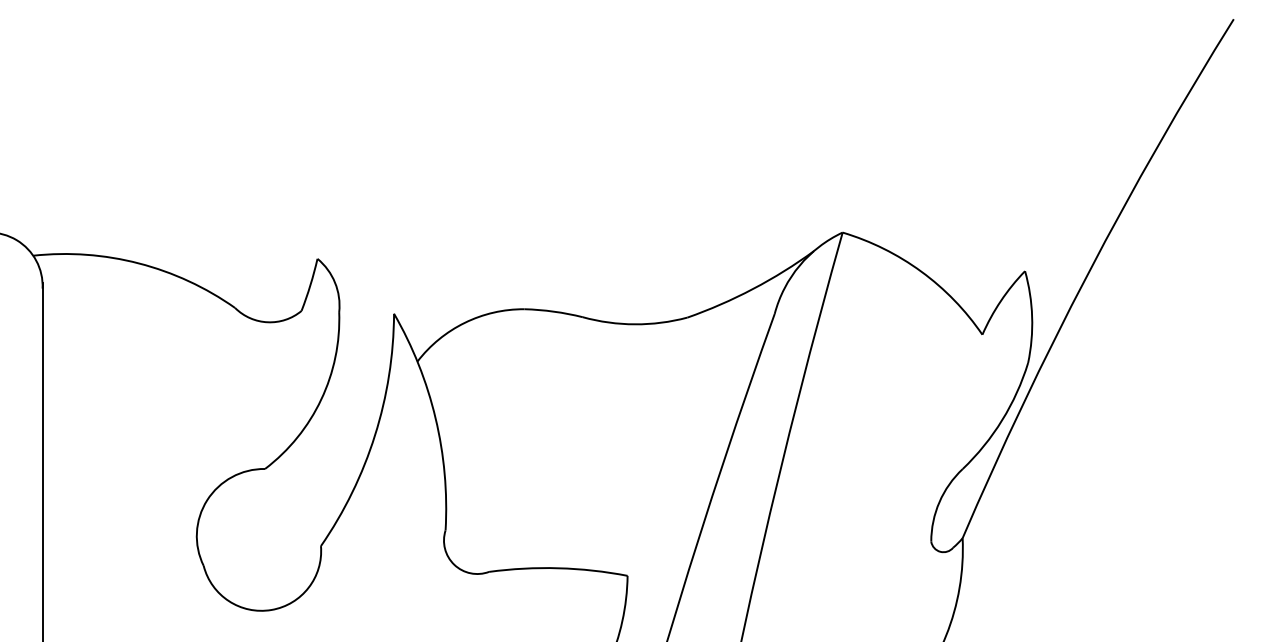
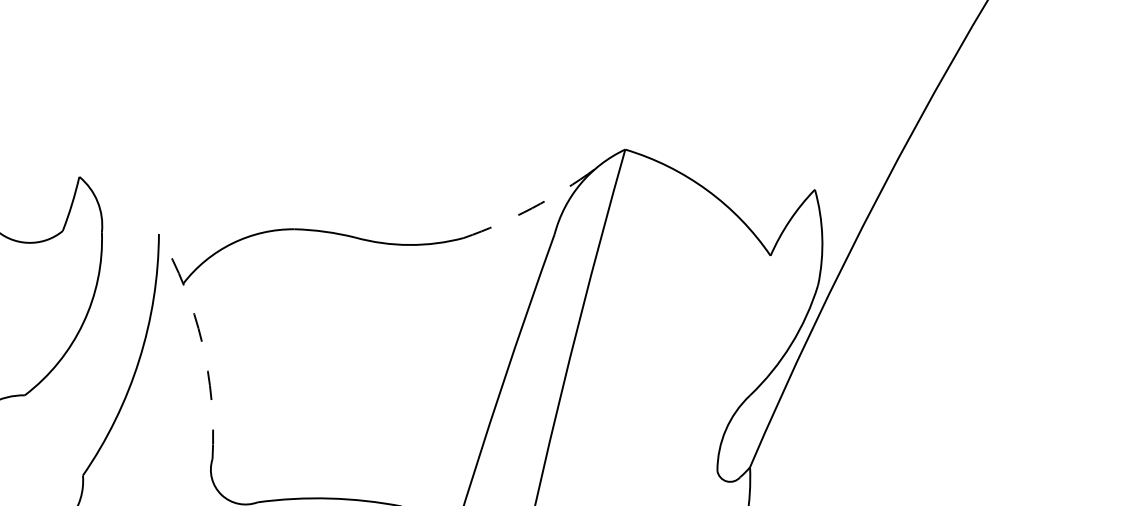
arc: (753, 289) -> (532, 208), solid -> dashed
arc: (435, 418) -> (202, 342), solid -> dashed

